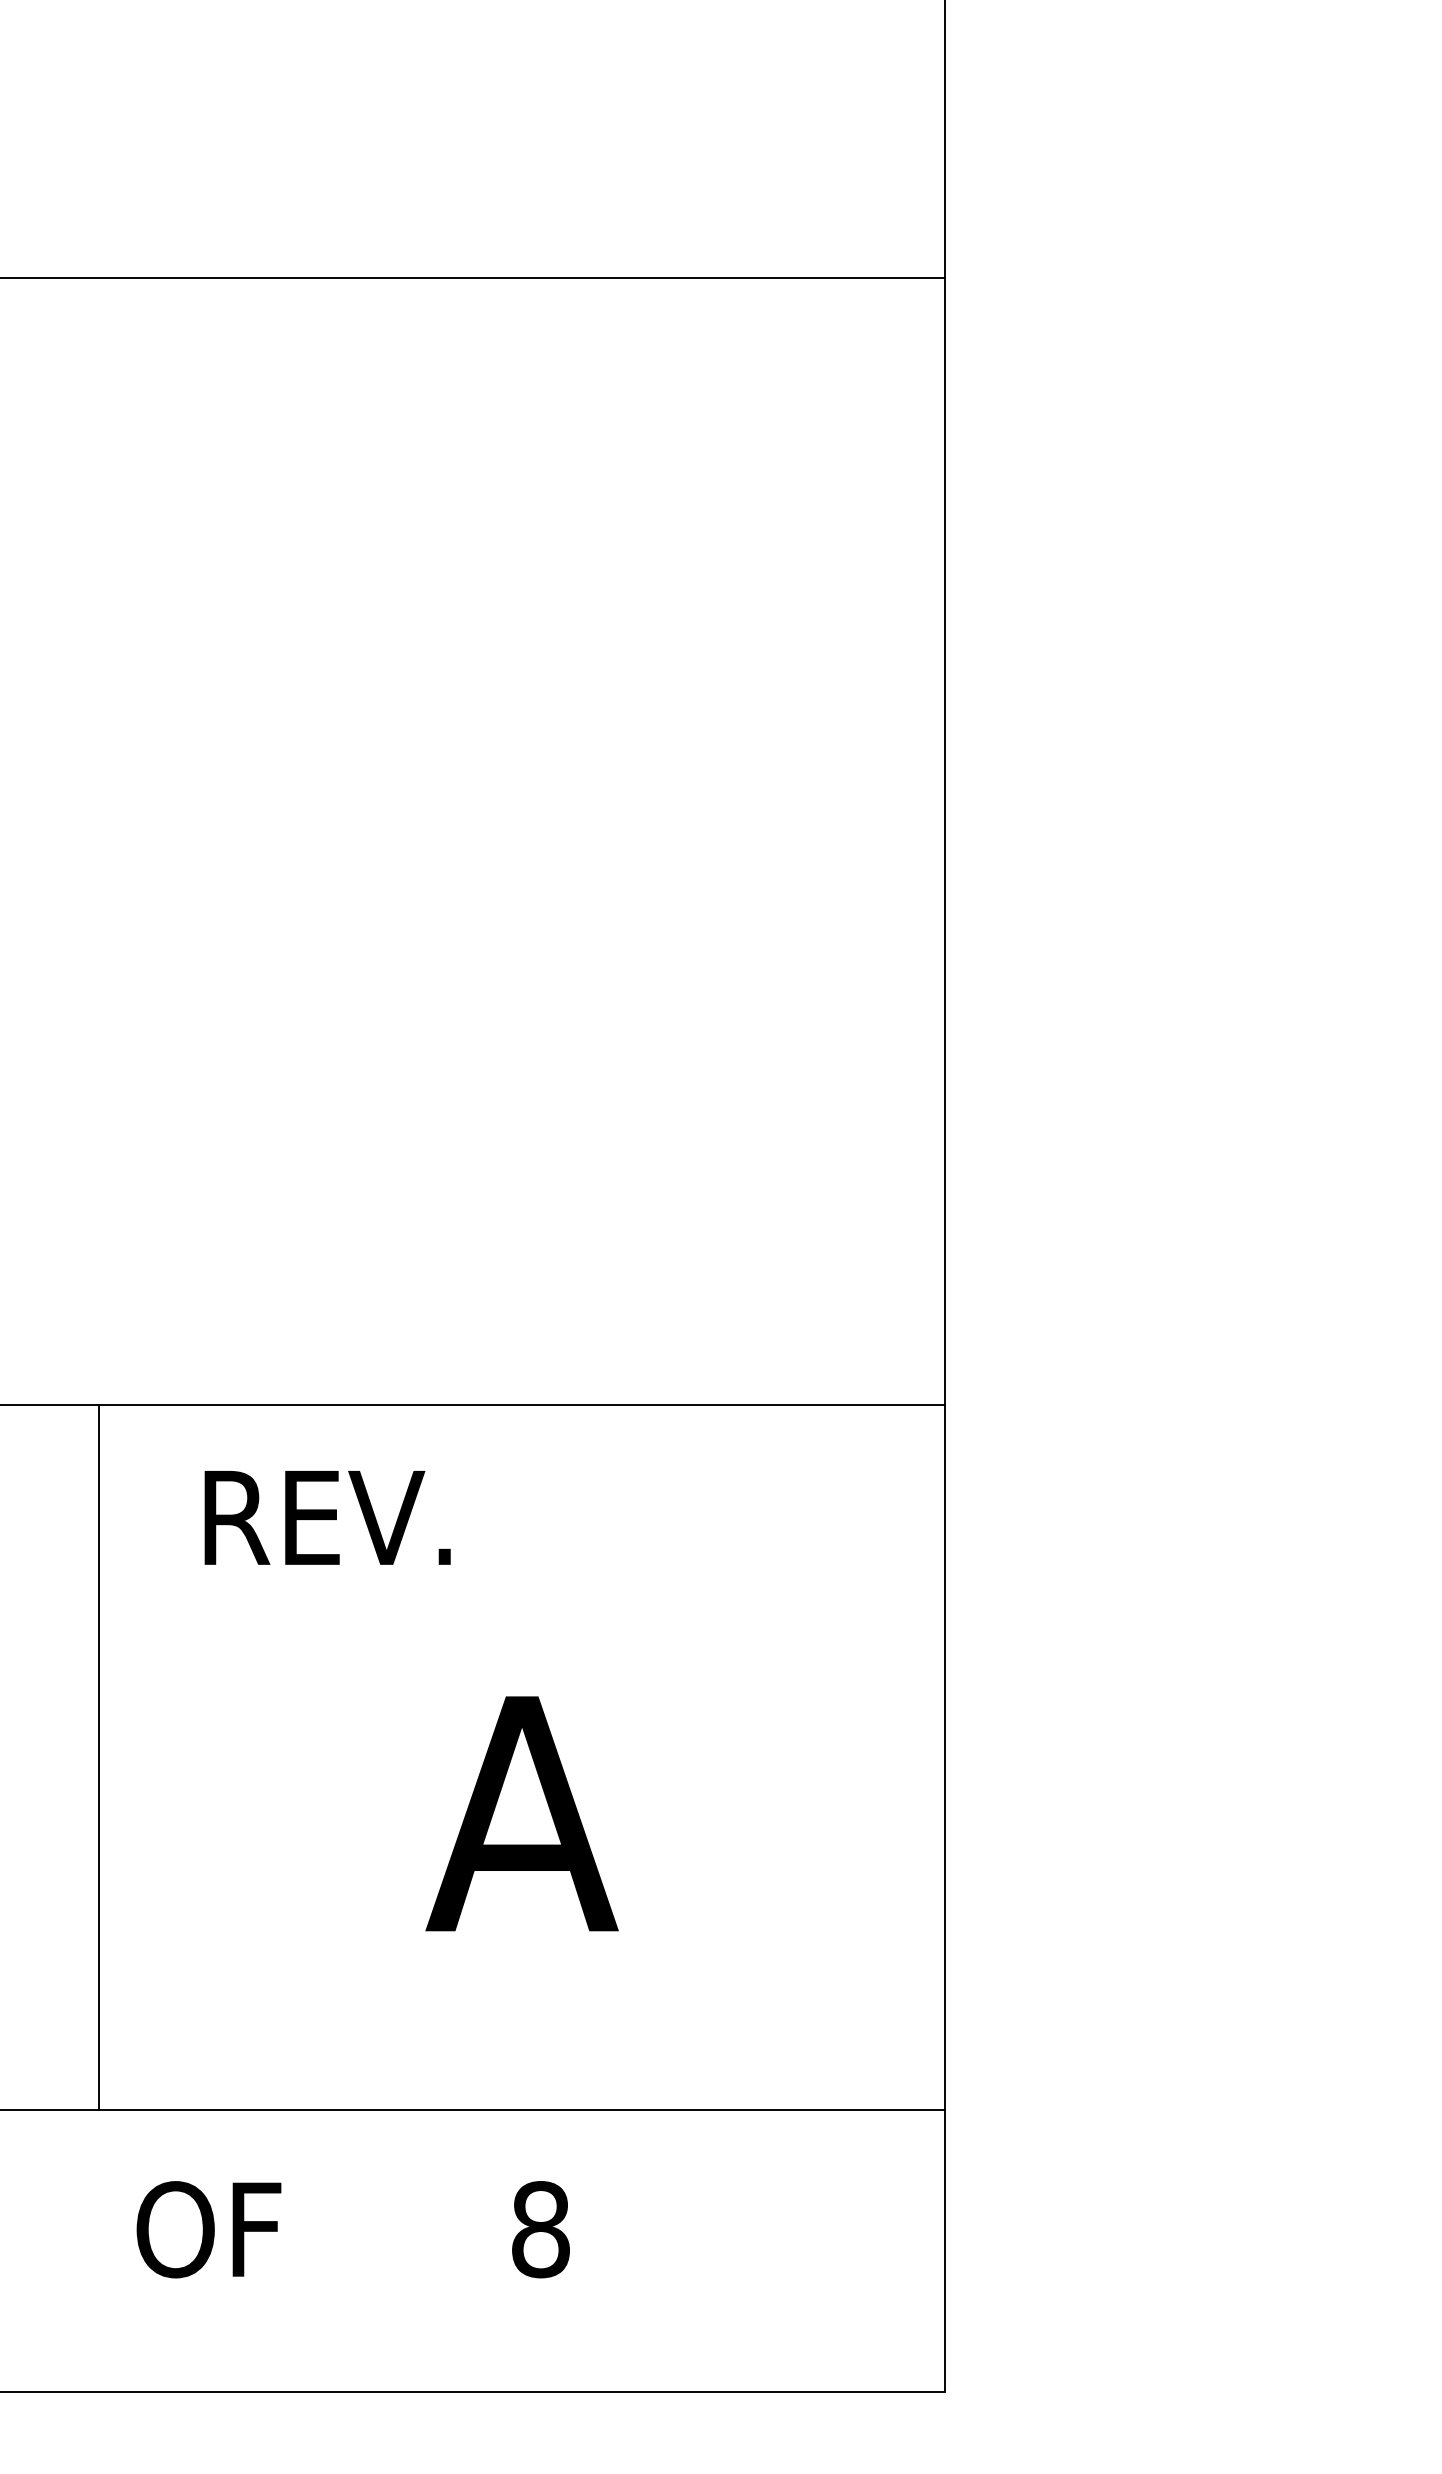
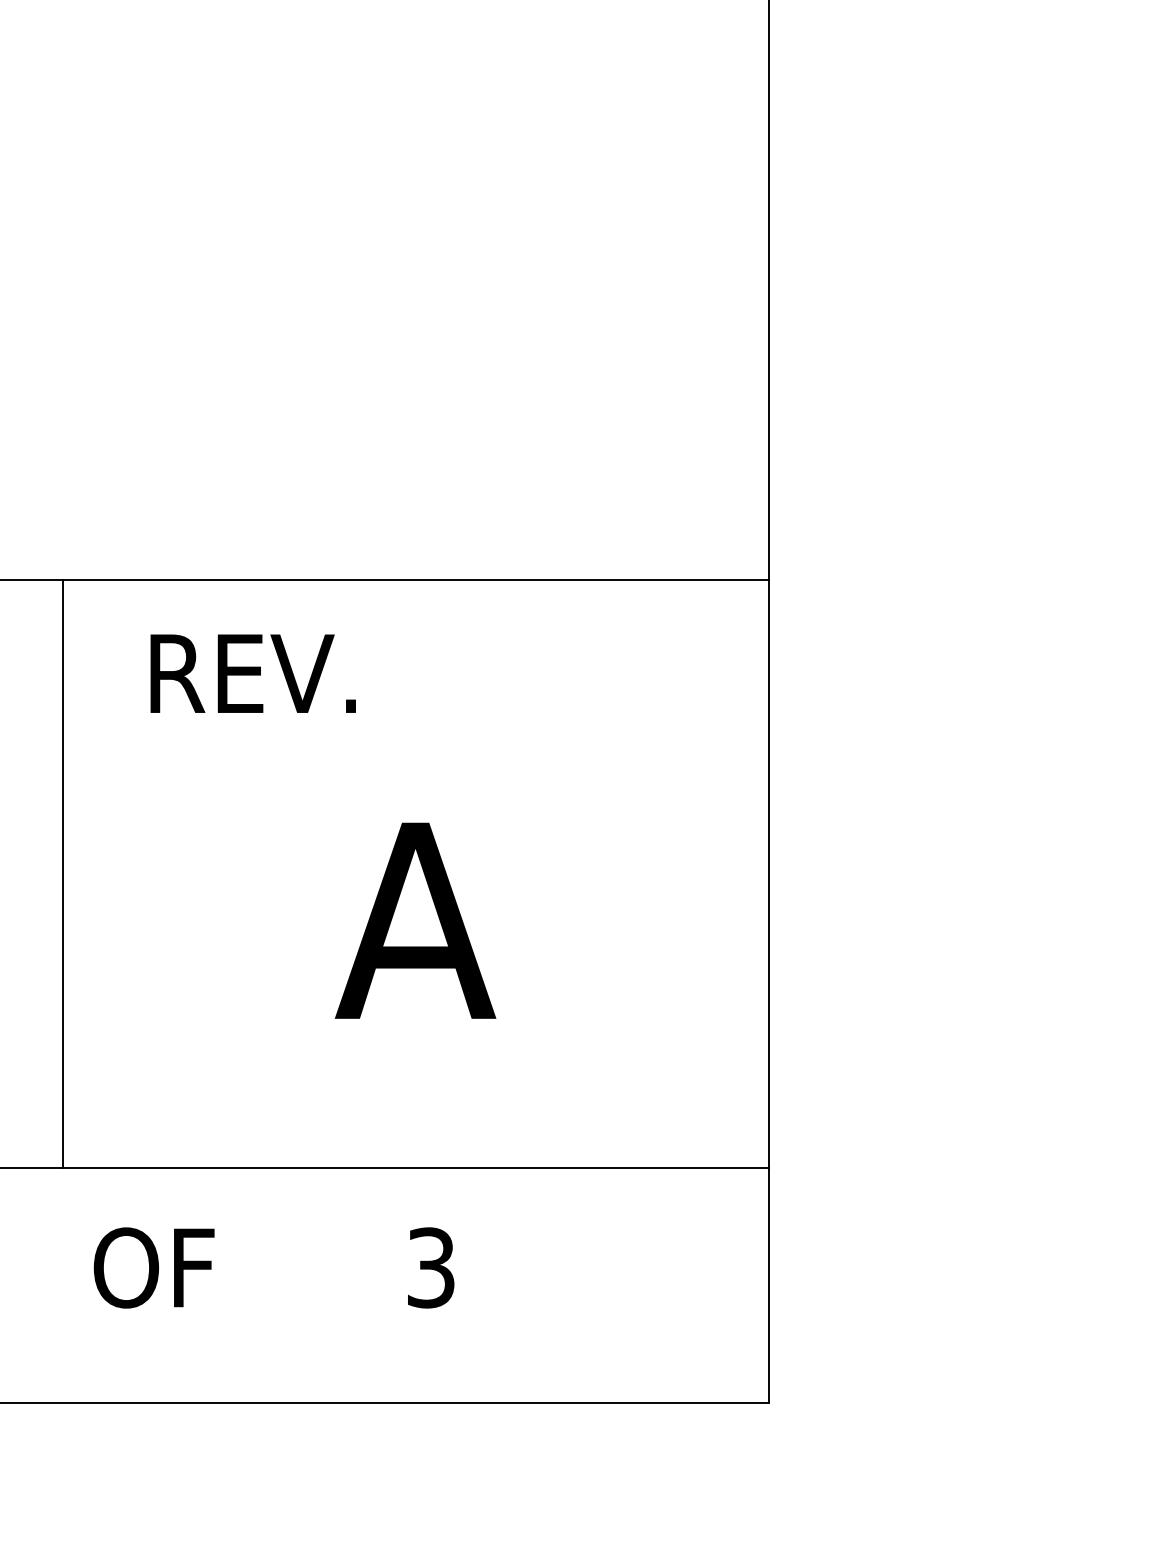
text: (540, 2229) -> (430, 1267), 8 -> 3

